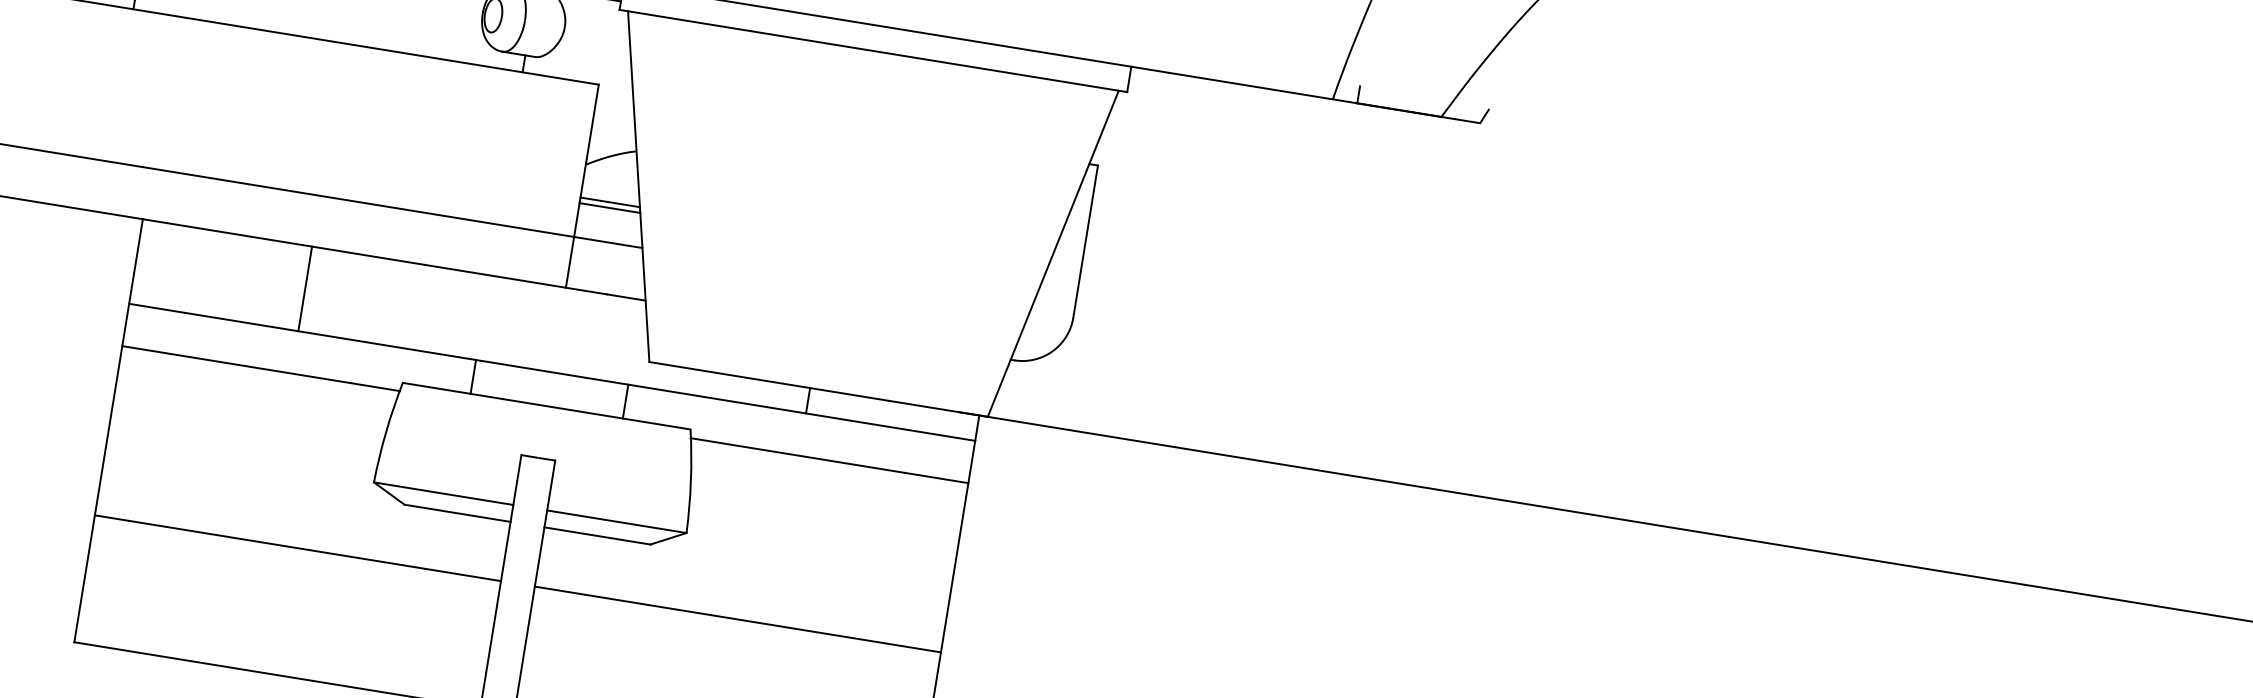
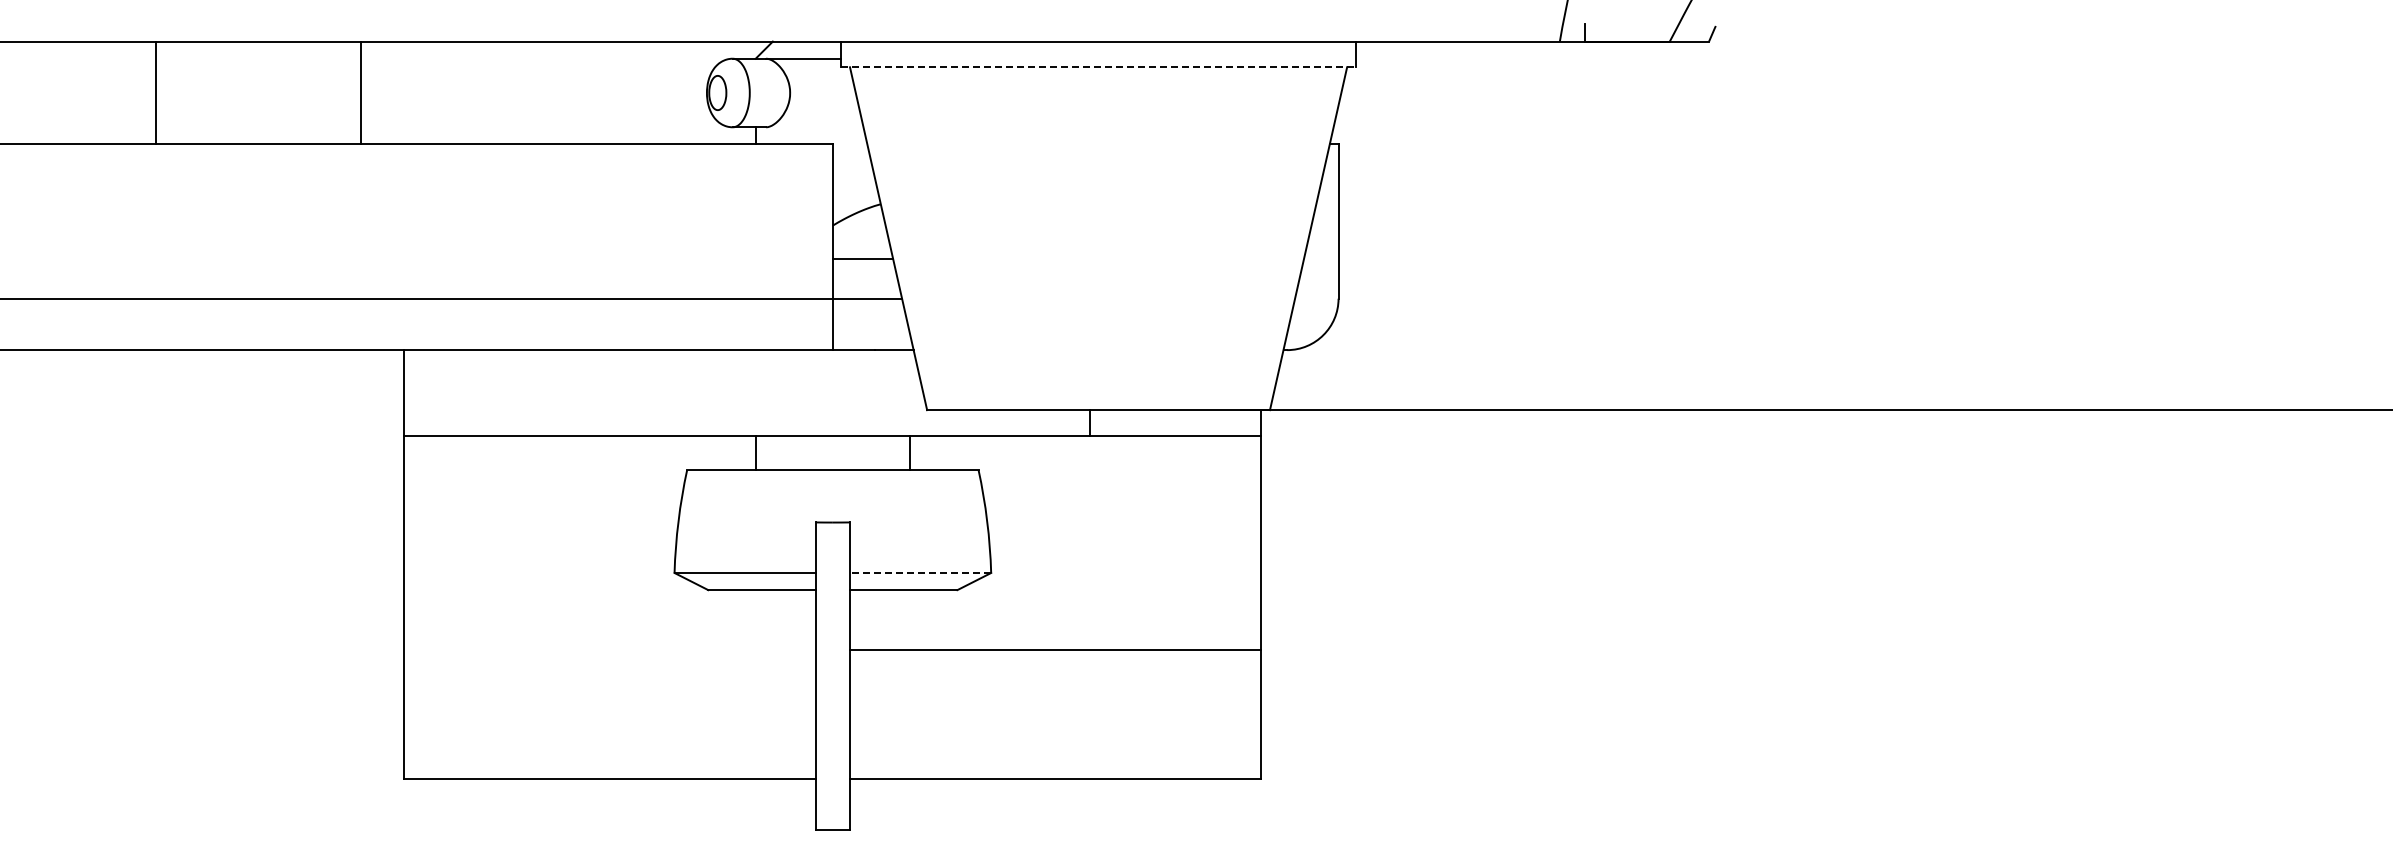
line: (874, 51) -> (1099, 67), solid -> dashed
line: (609, 208) -> (863, 264), removed
line: (305, 288) -> (575, 392), removed
line: (260, 368) -> (544, 478), removed
line: (829, 460) -> (1120, 478), removed
line: (616, 522) -> (920, 573), solid -> dashed
line: (297, 548) -> (609, 650), removed

